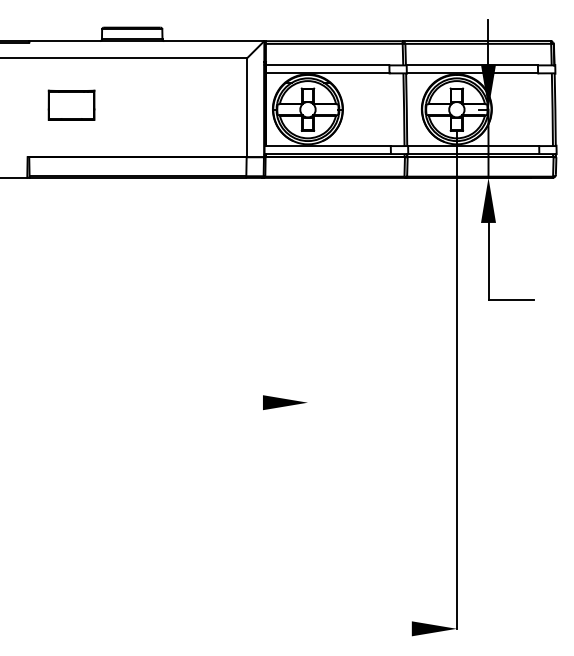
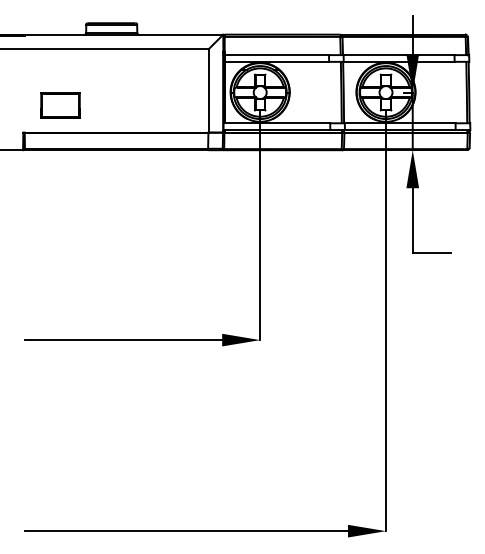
part: (71, 104) -> (60, 105), moved
line: (307, 266) -> (259, 225), added
line: (145, 402) -> (122, 339), added
line: (220, 628) -> (186, 530), added

